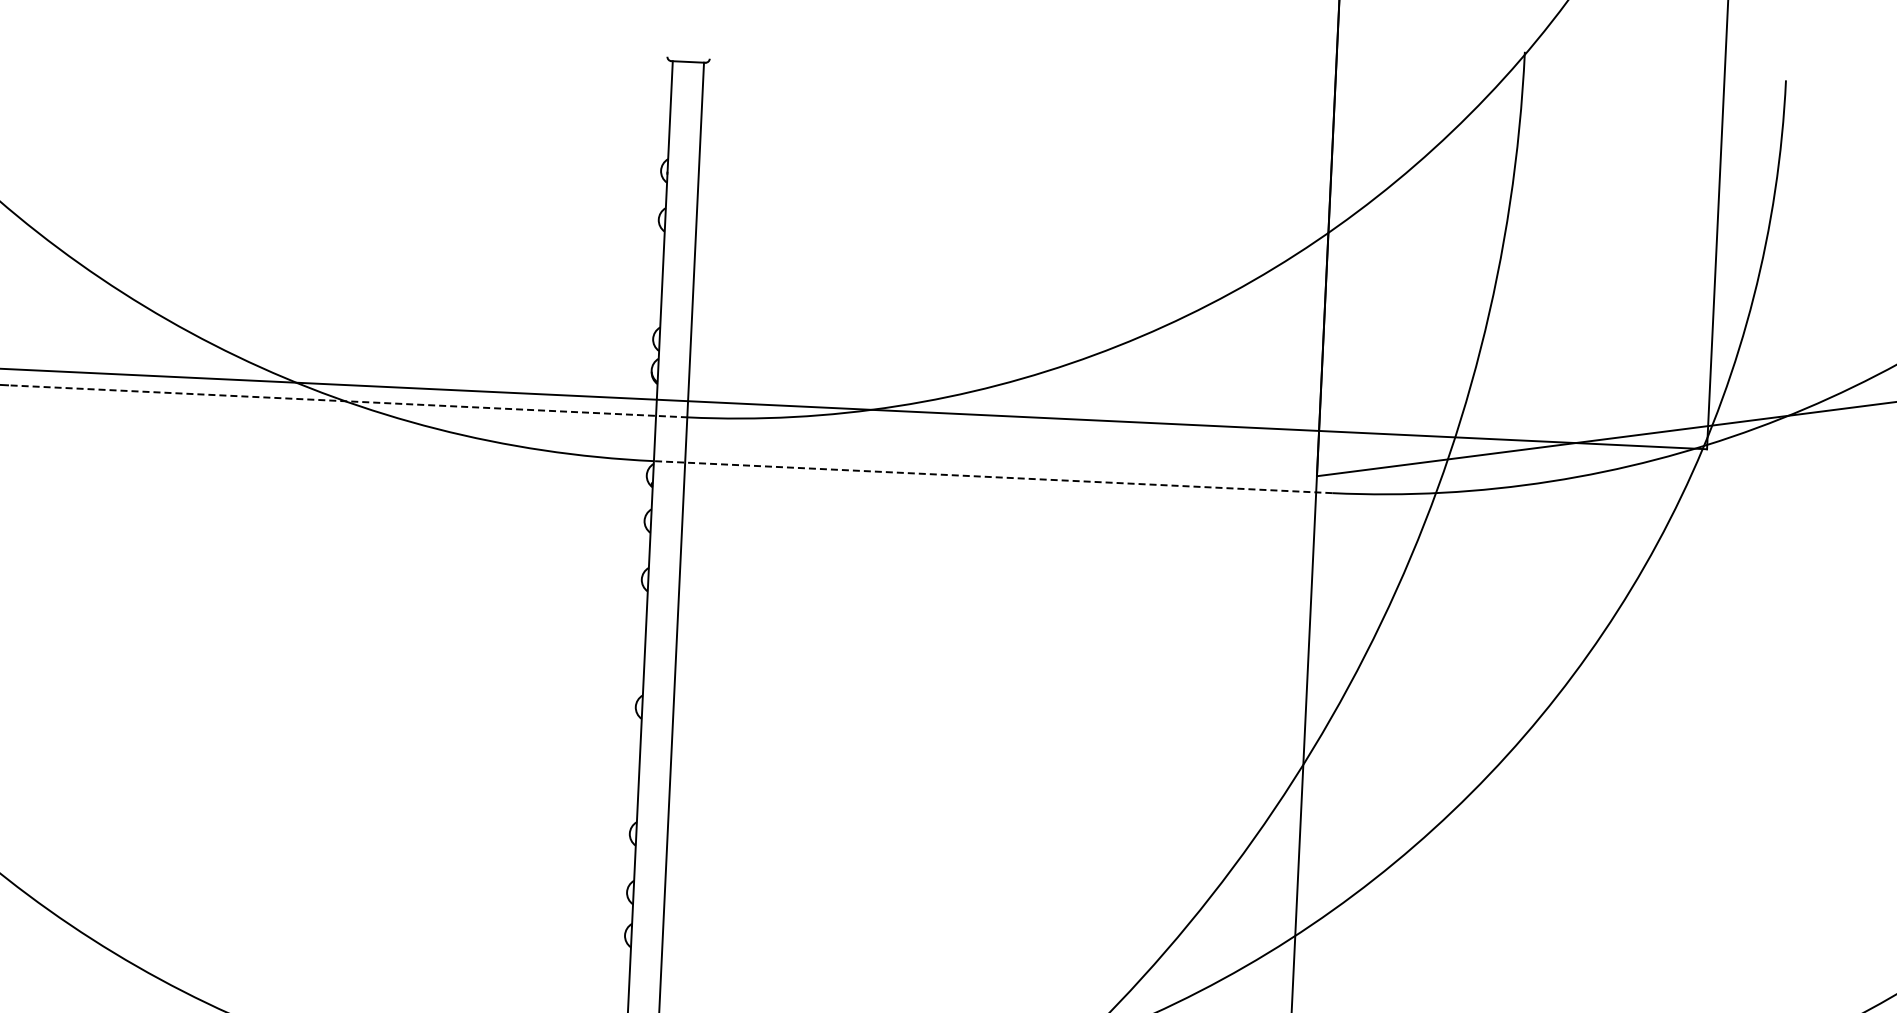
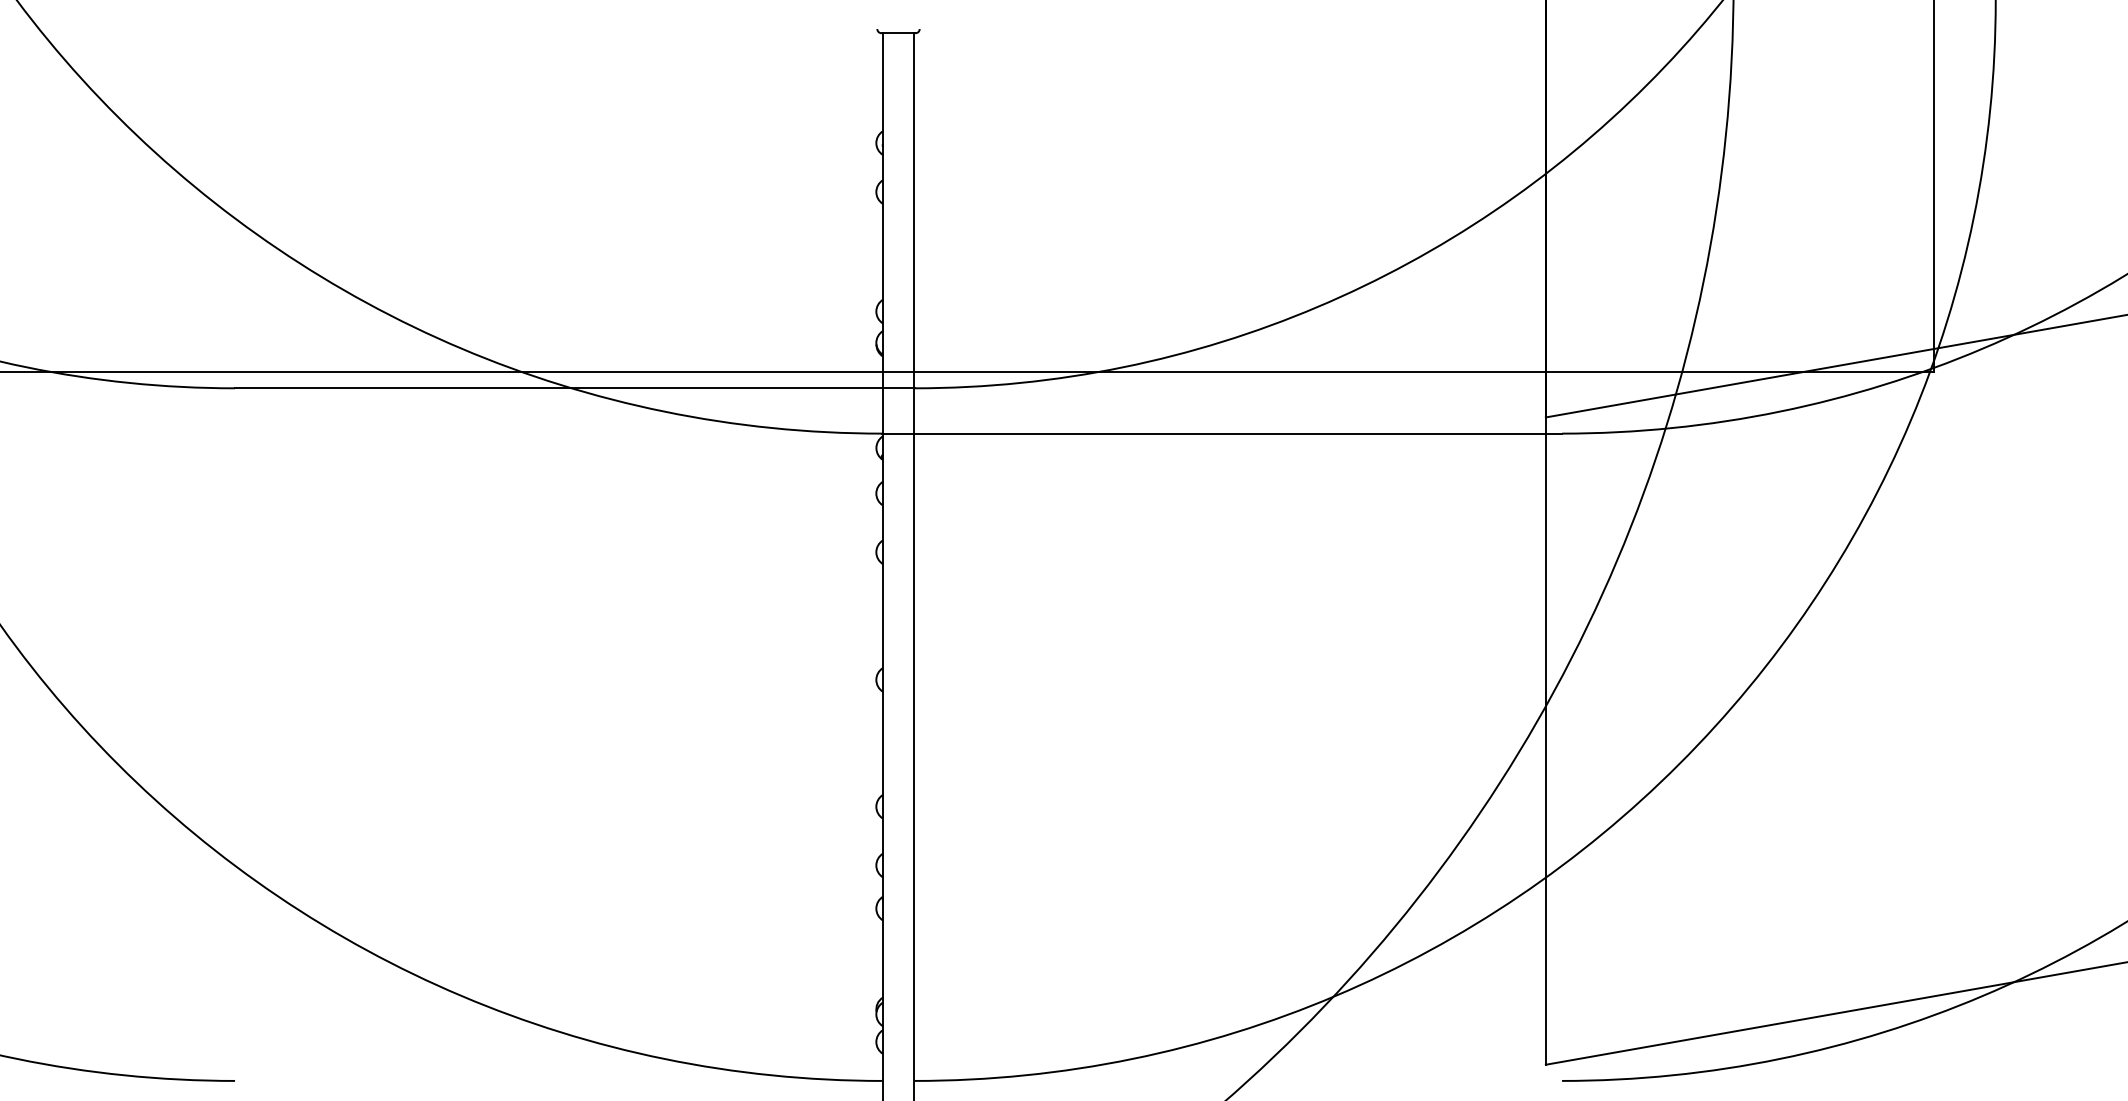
line: (348, 401) -> (574, 388), dashed -> solid
line: (993, 477) -> (1222, 433), dashed -> solid

